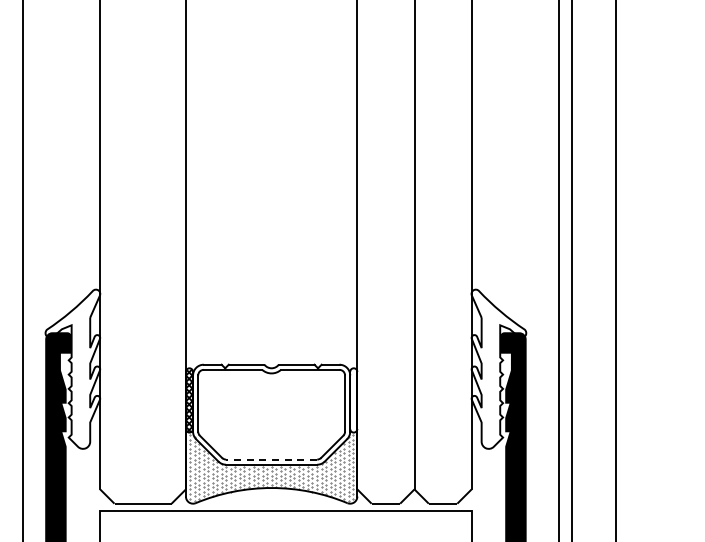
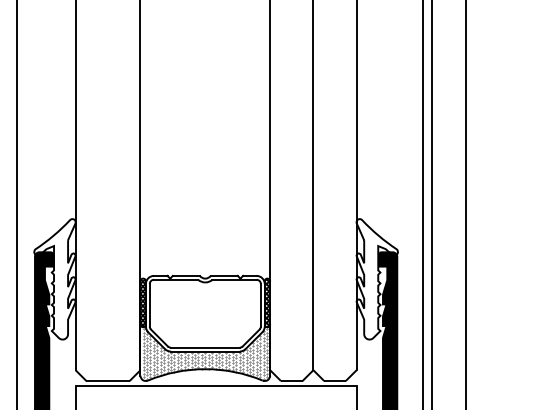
hatch: (353, 400) -> (267, 302), added
line: (271, 459) -> (205, 347), dashed -> solid

